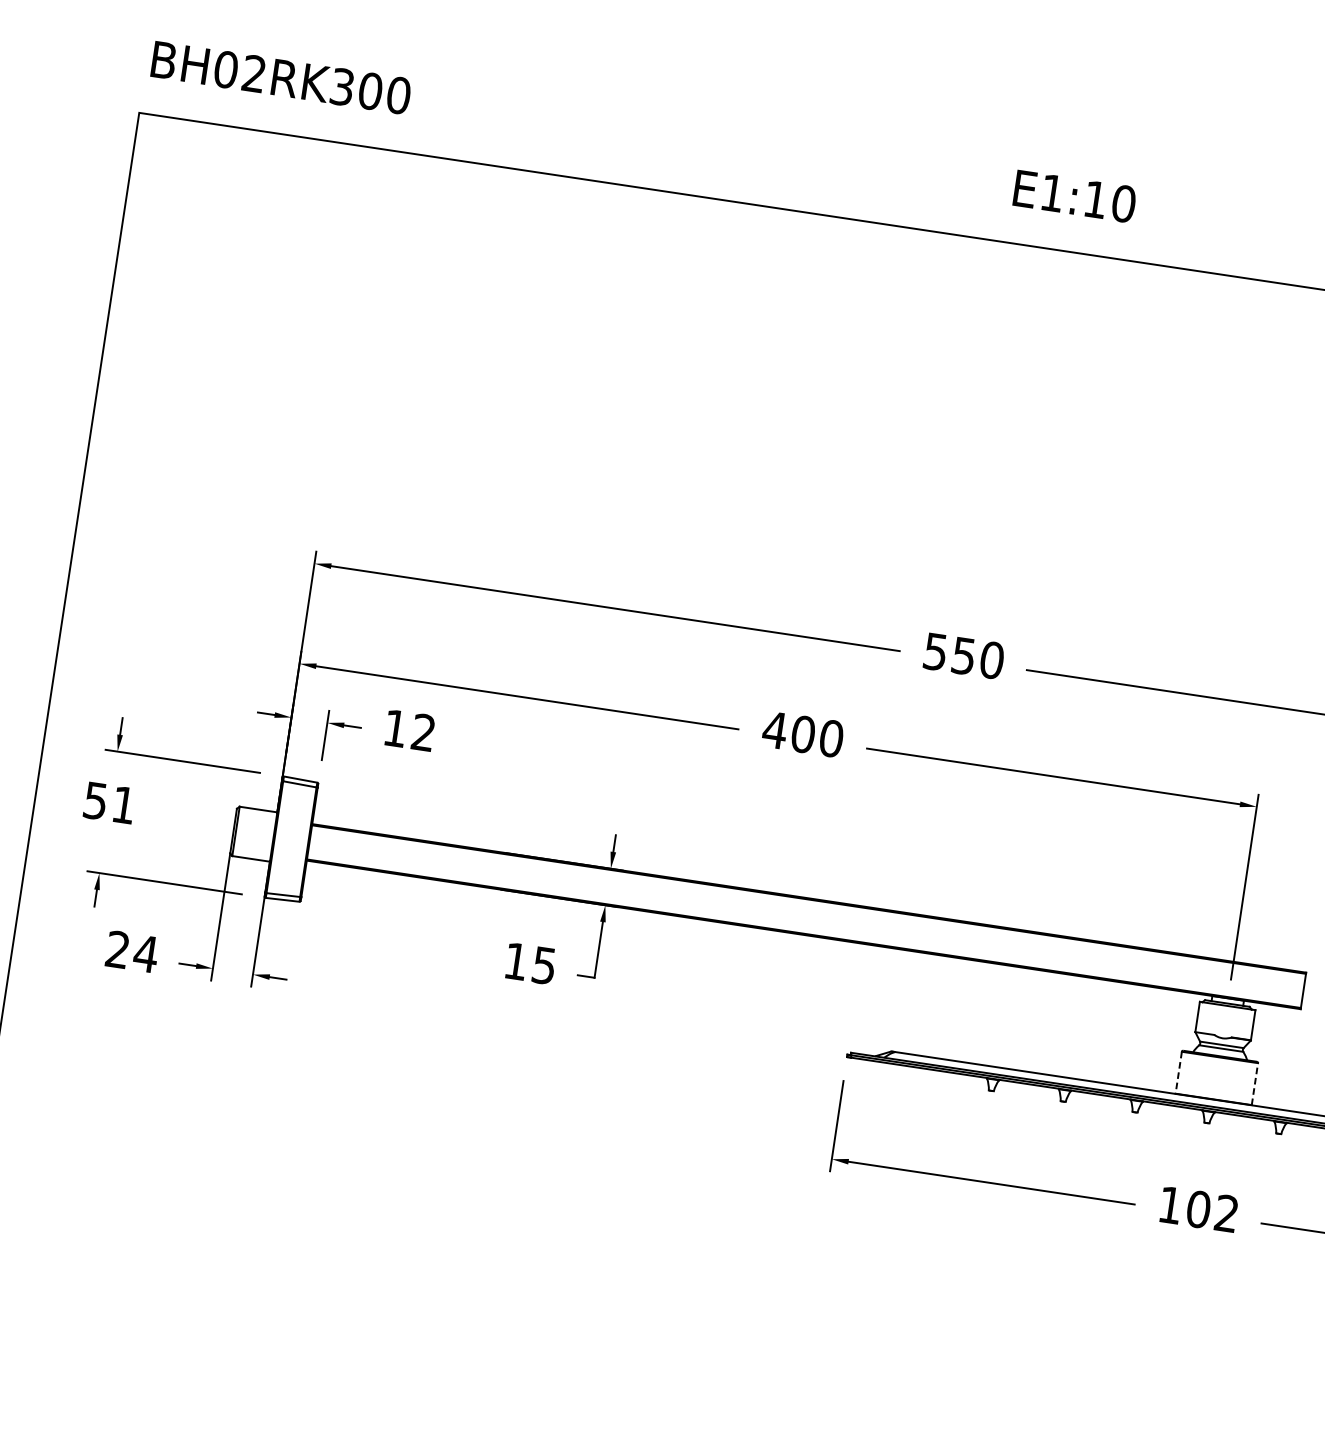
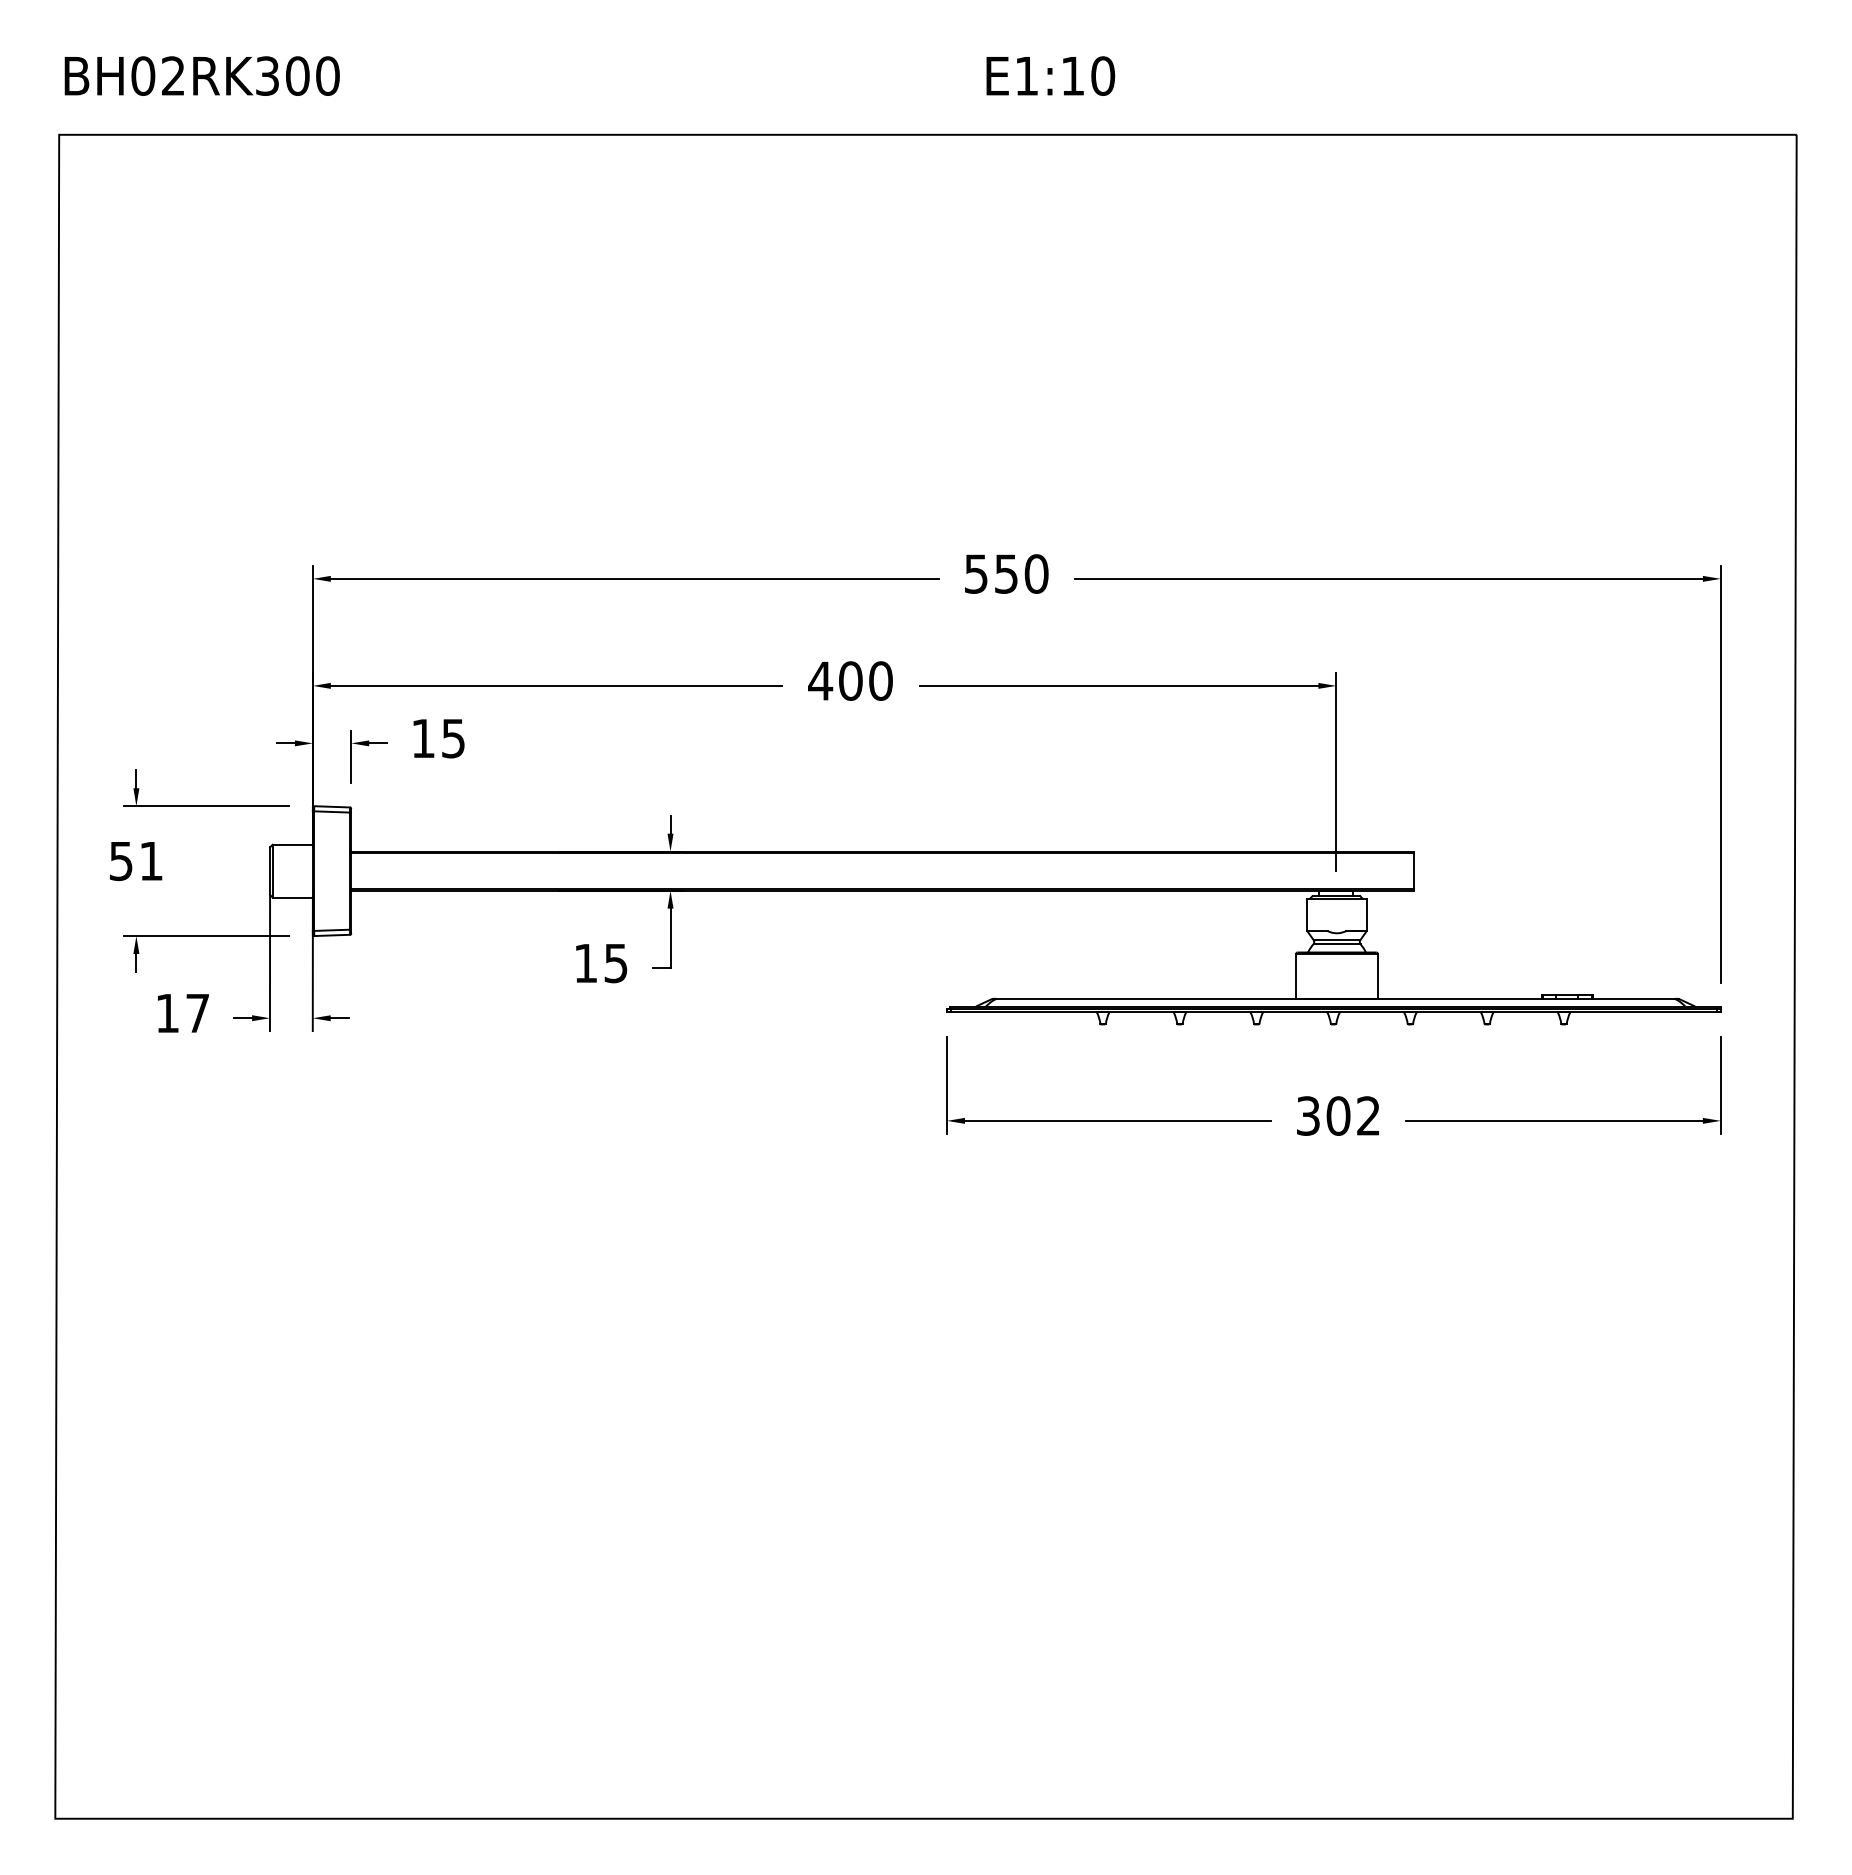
text: (423, 732) -> (453, 738), 12 -> 15
text: (132, 951) -> (183, 1012), 24 -> 17
line: (1178, 1073) -> (1296, 976), dashed -> solid
line: (1254, 1083) -> (1377, 975), dashed -> solid
text: (1170, 1204) -> (1308, 1115), 102 -> 302

